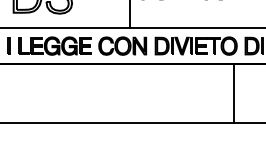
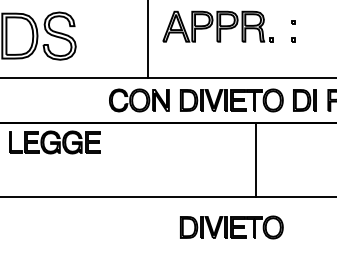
part: (55, 46) -> (54, 142), moved
line: (234, 93) -> (256, 159), moved
part: (195, 147) -> (231, 227), added

